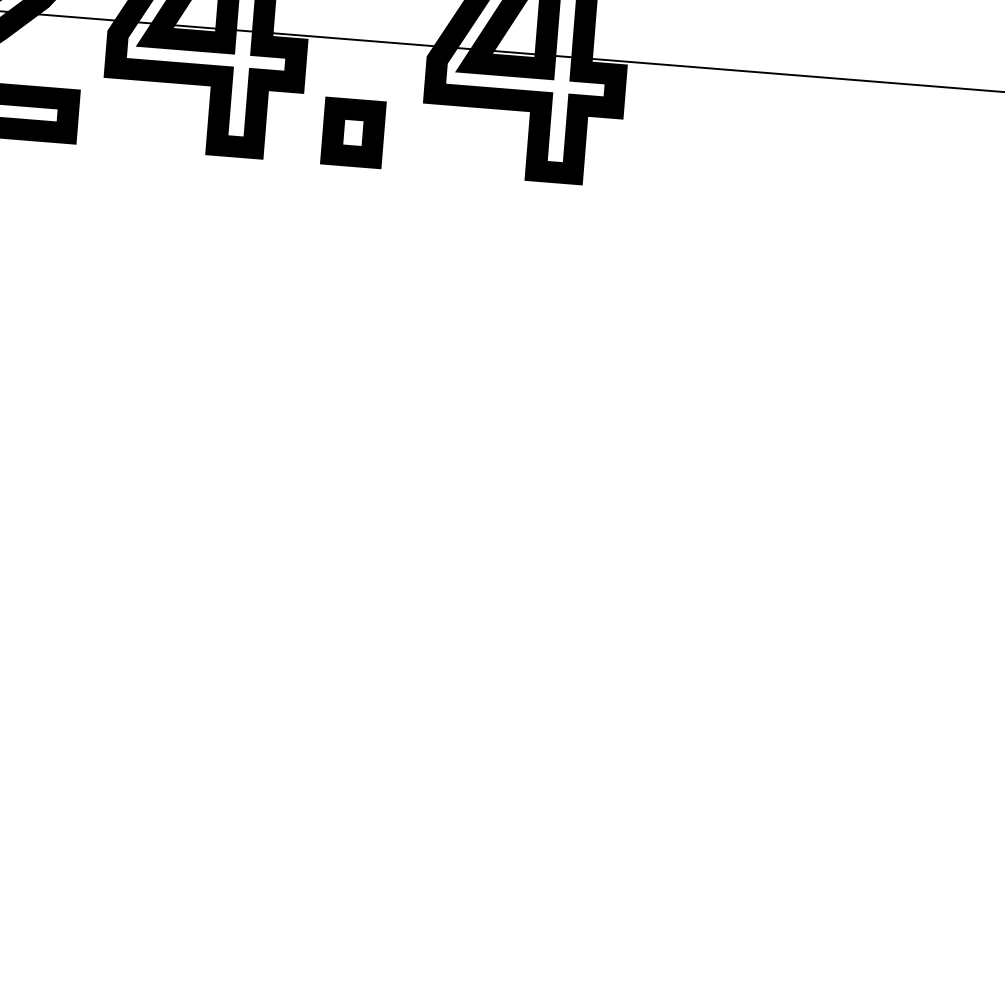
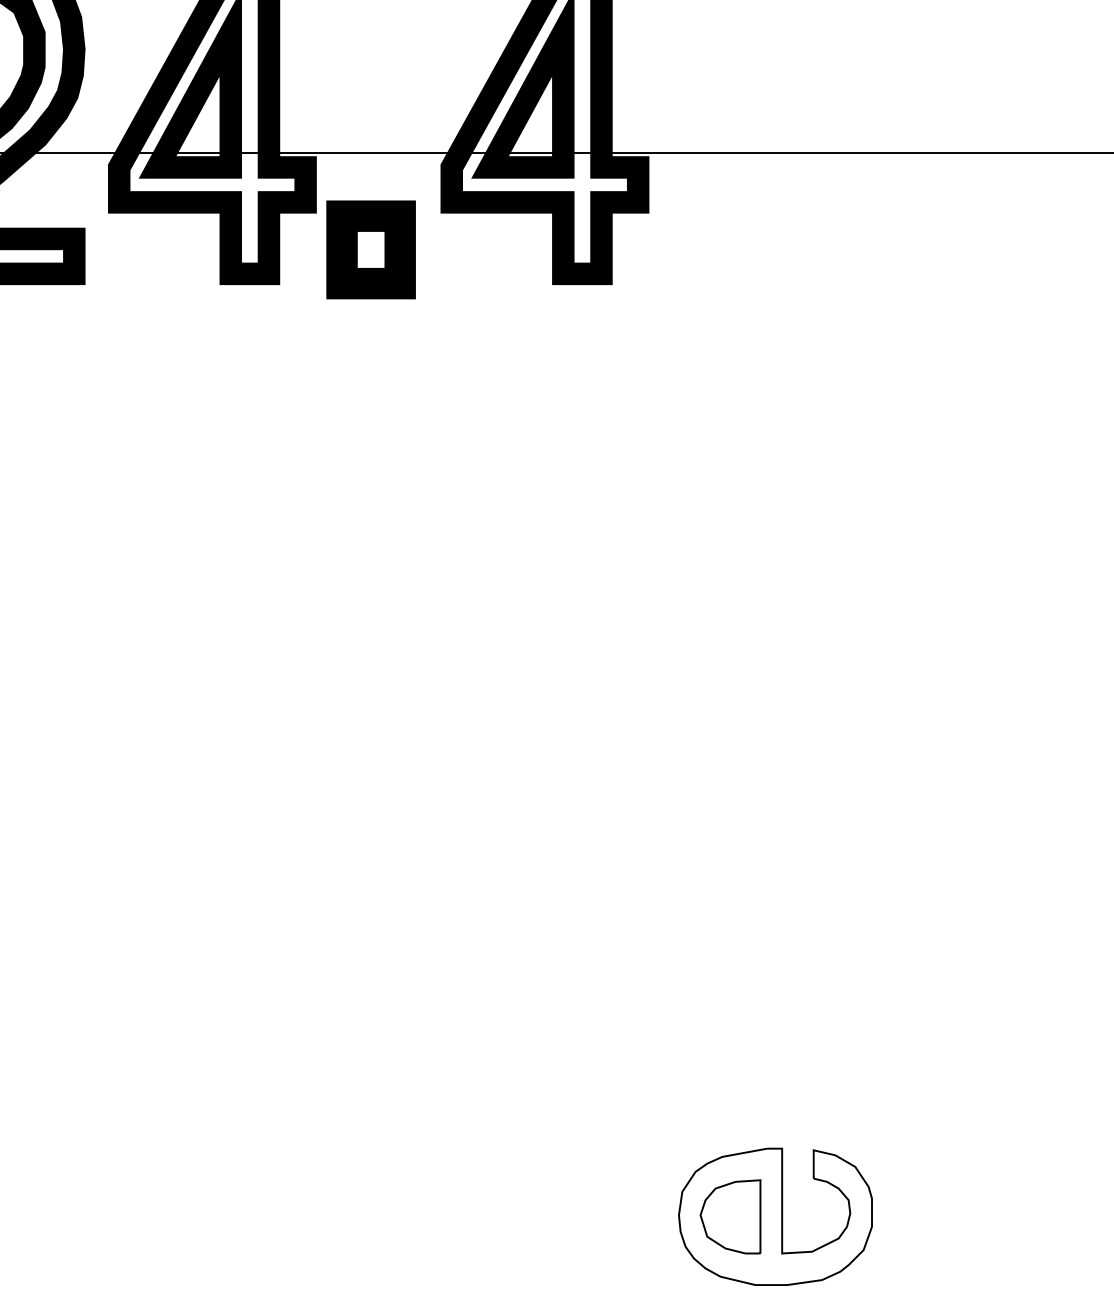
part: (352, 132) -> (370, 249), size x1.4

